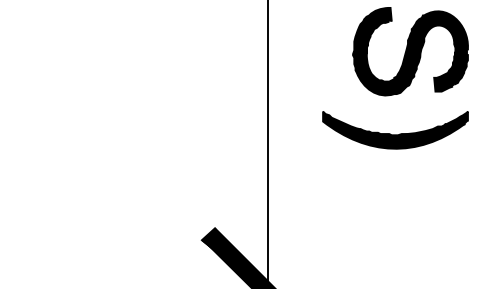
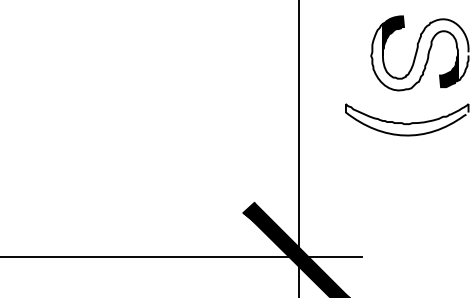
fill: (410, 52) -> (419, 54), removed
fill: (394, 129) -> (406, 119), removed

